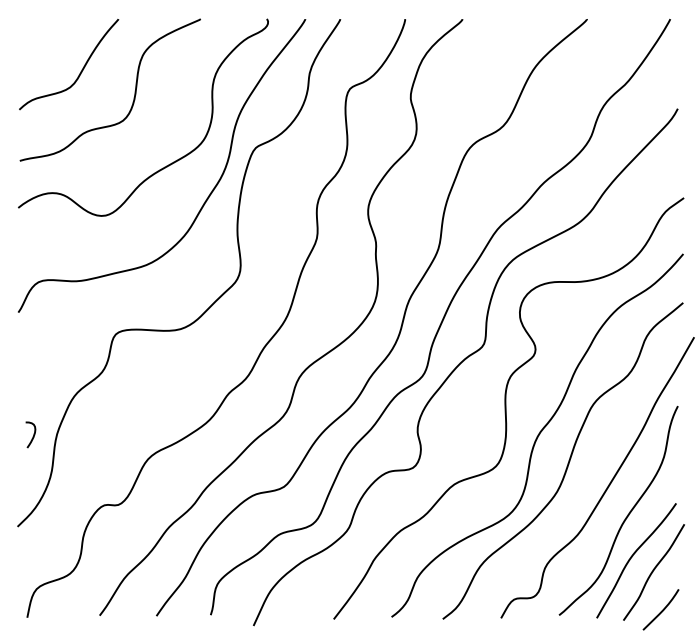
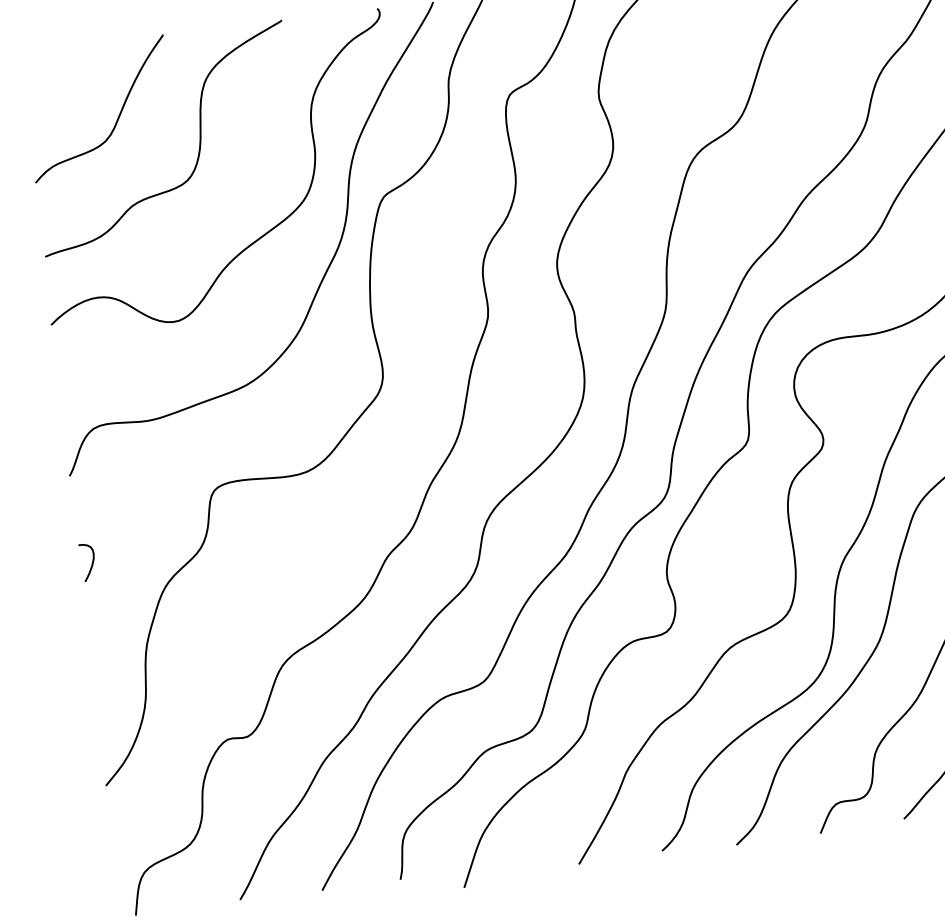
curve: (32, 436) -> (90, 564), moved

